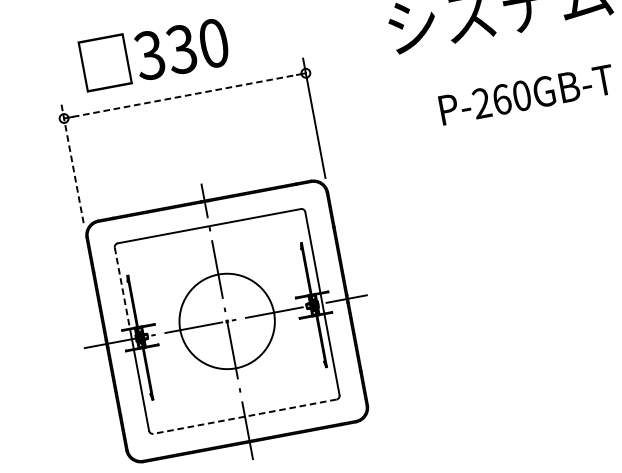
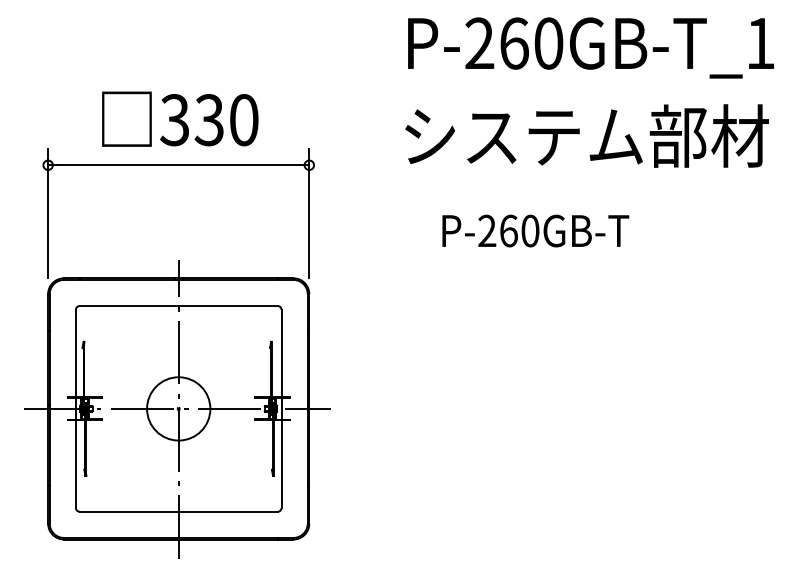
text: (154, 52) -> (180, 118), moved
line: (185, 95) -> (179, 165), dashed -> solid
line: (72, 163) -> (48, 213), dashed -> solid
line: (122, 288) -> (75, 353), dashed -> solid
circle: (226, 321) -> (178, 408), size x0.62
line: (244, 416) -> (178, 511), dashed -> solid

